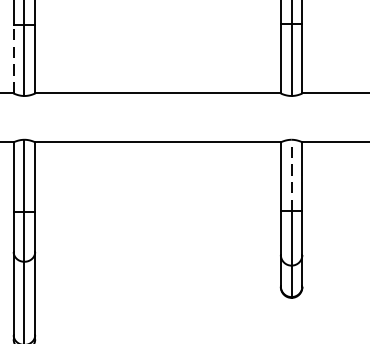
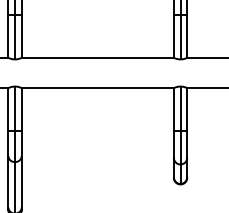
line: (13, 58) -> (8, 36), dashed -> solid
line: (291, 175) -> (180, 108), dashed -> solid

